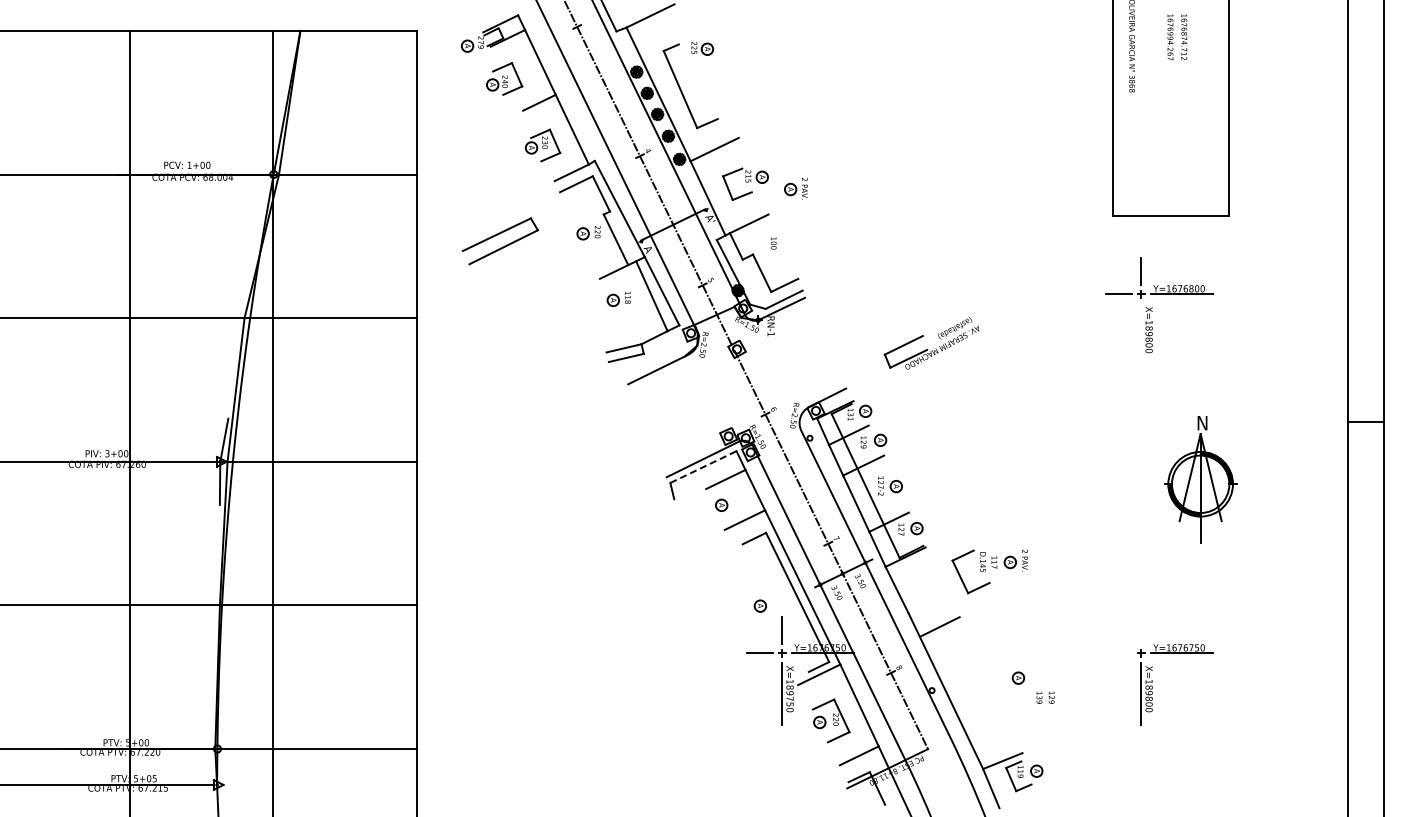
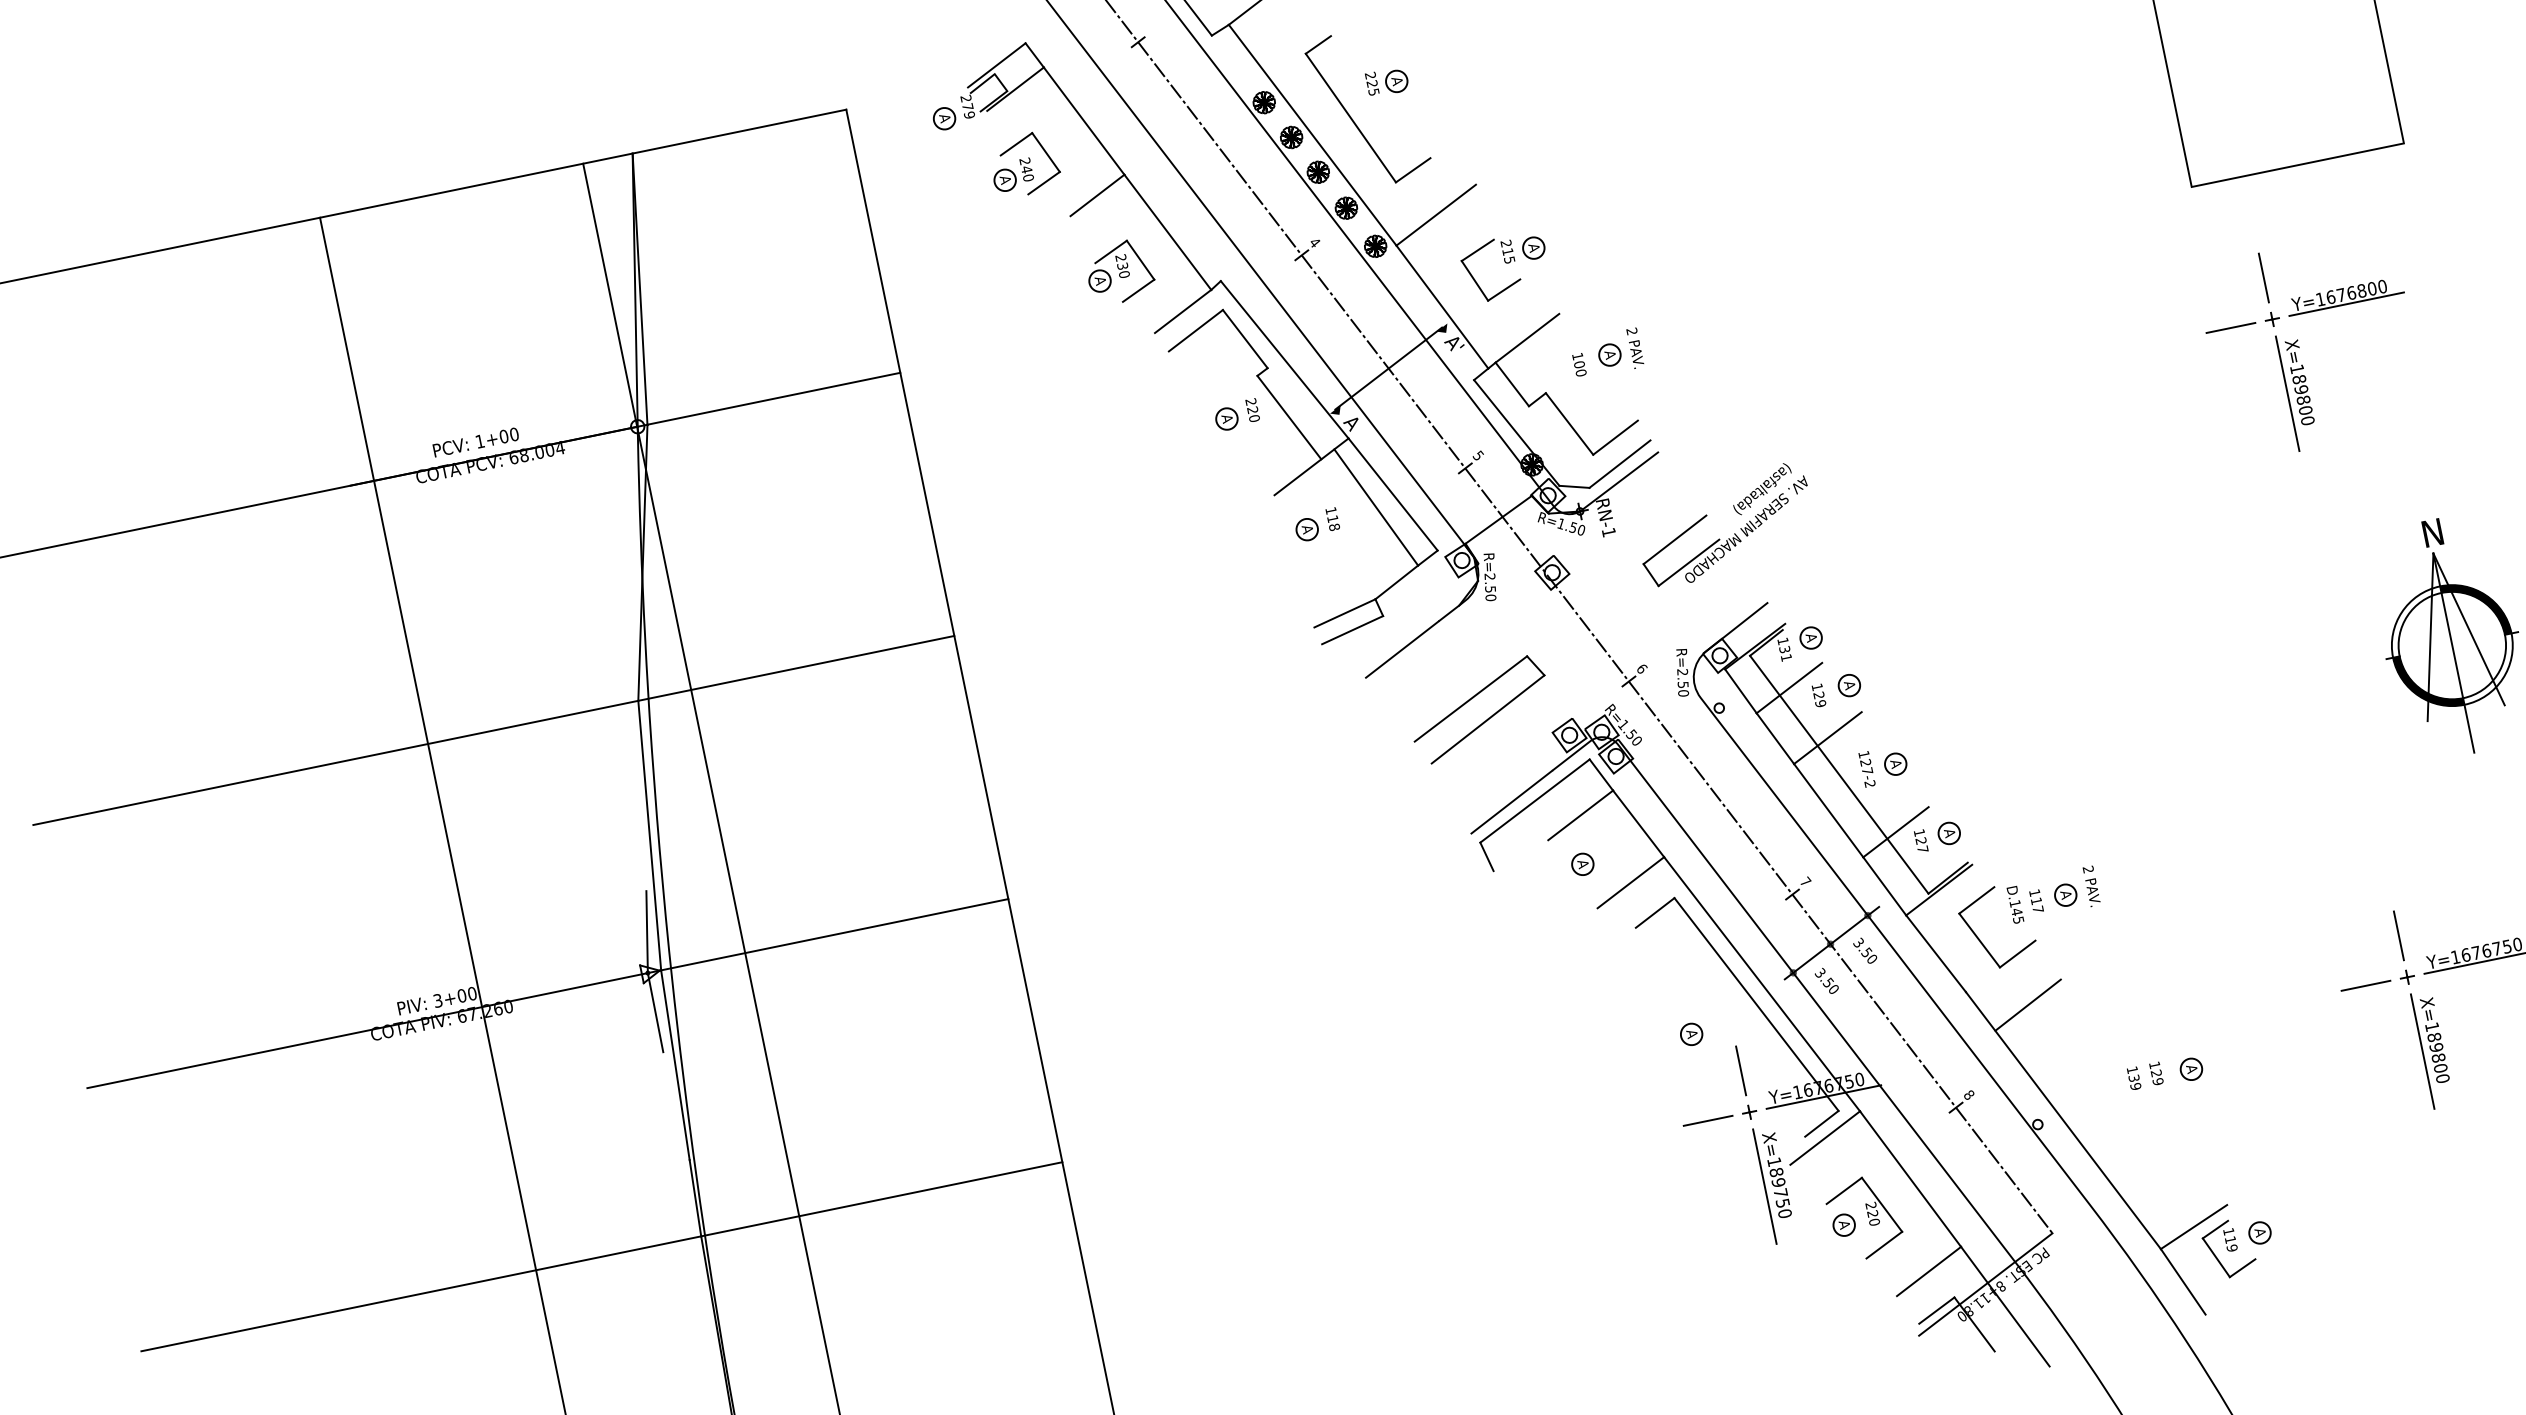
part: (702, 48) -> (1387, 81), moved
part: (795, 188) -> (1618, 351), moved
part: (500, 241) -> (1480, 710), moved
line: (1141, 334) -> (2287, 393), added
part: (935, 348) -> (1734, 533), moved
line: (703, 467) -> (1535, 801), dashed -> solid
part: (989, 571) -> (2030, 919), moved
line: (1141, 630) -> (2398, 935), added
line: (1118, 653) -> (2365, 986), added
text: (1045, 697) -> (2145, 1075), moved

